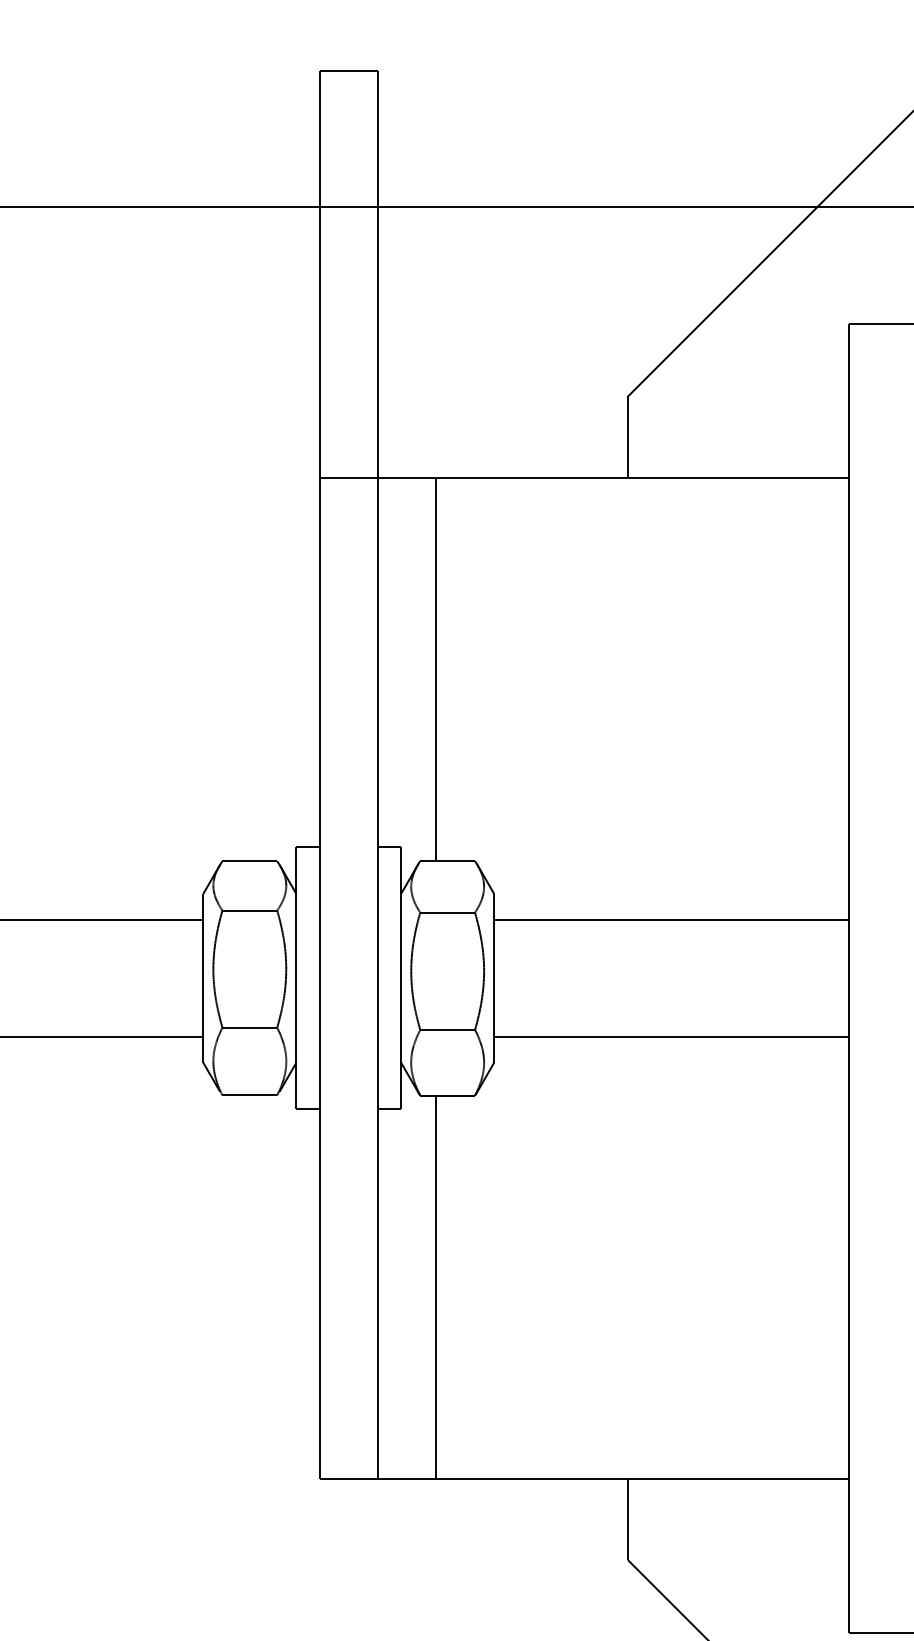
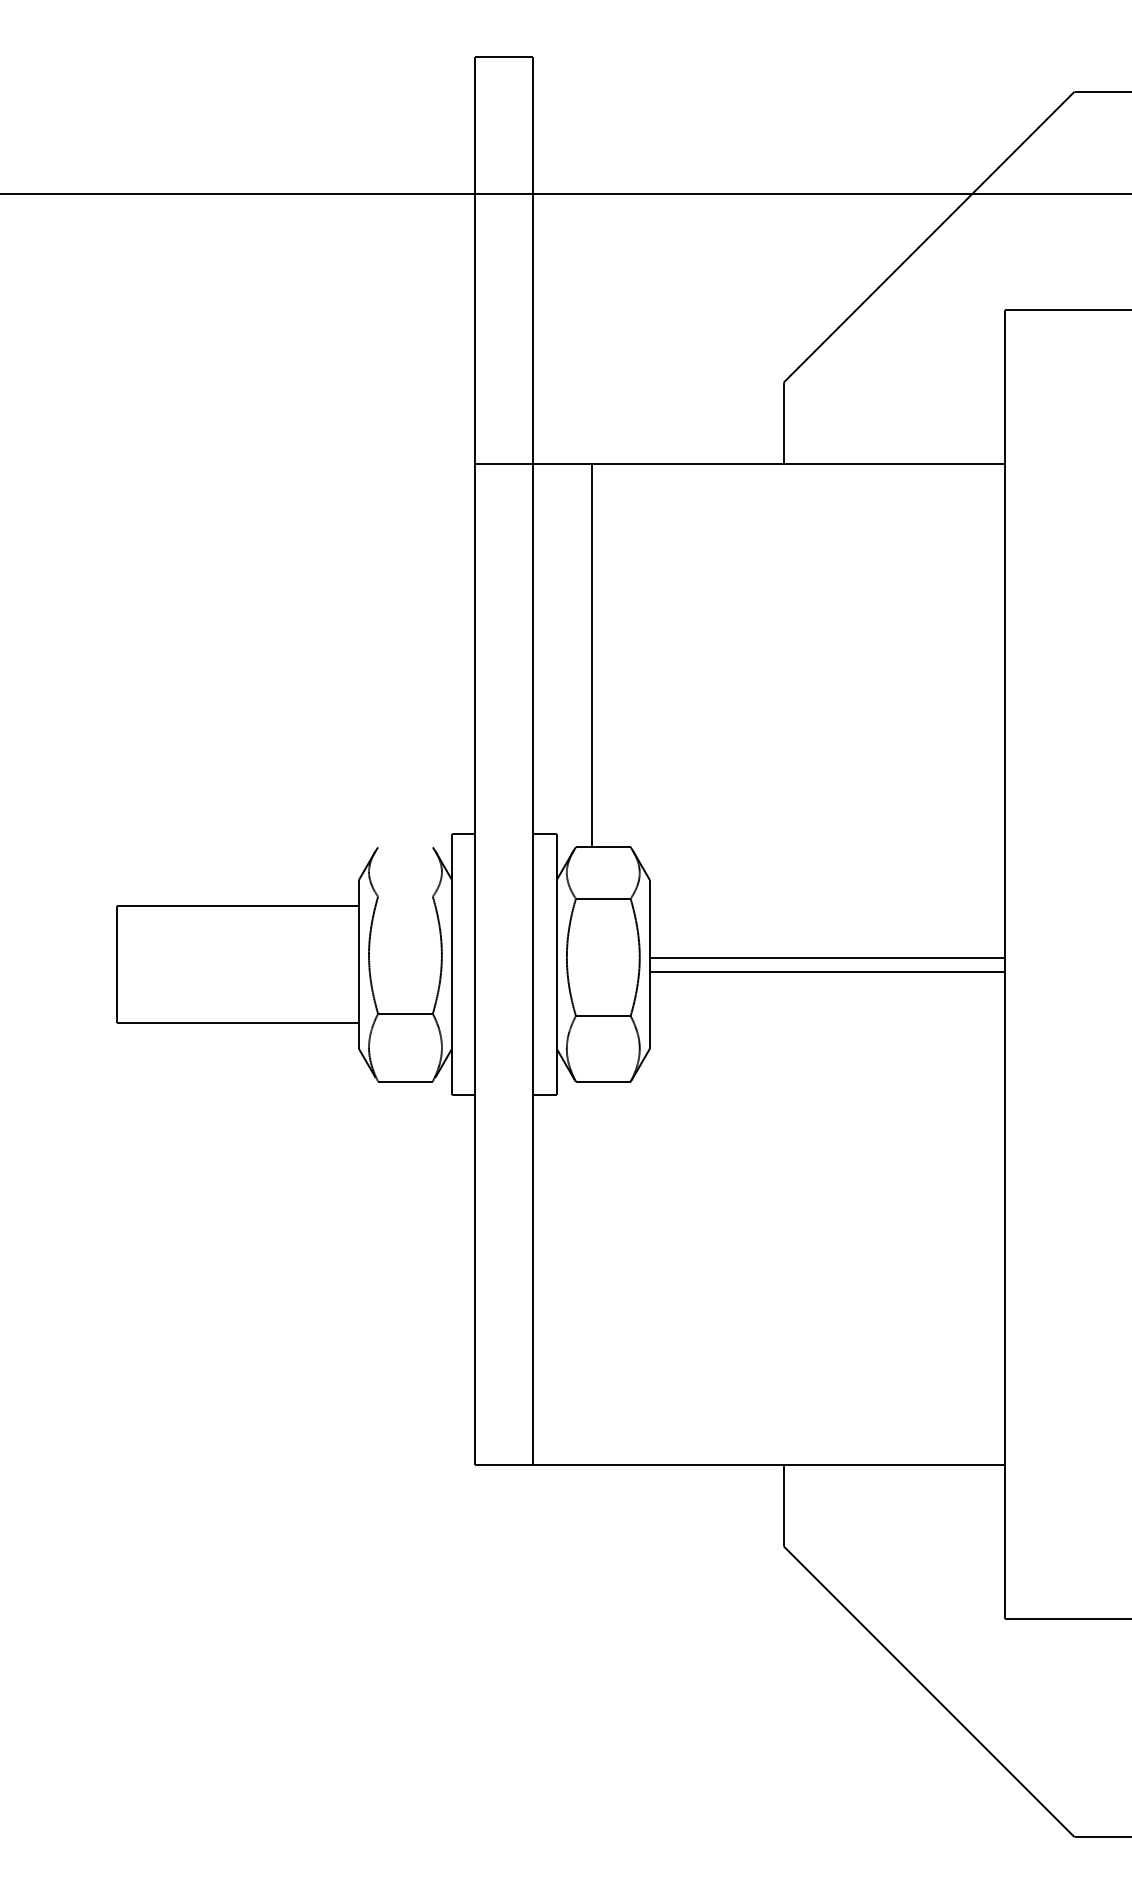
line: (249, 861) -> (405, 847), removed
line: (249, 910) -> (405, 896), removed
line: (671, 920) -> (827, 958), moved
line: (671, 1036) -> (827, 971), moved
line: (435, 1286) -> (591, 1272), removed

